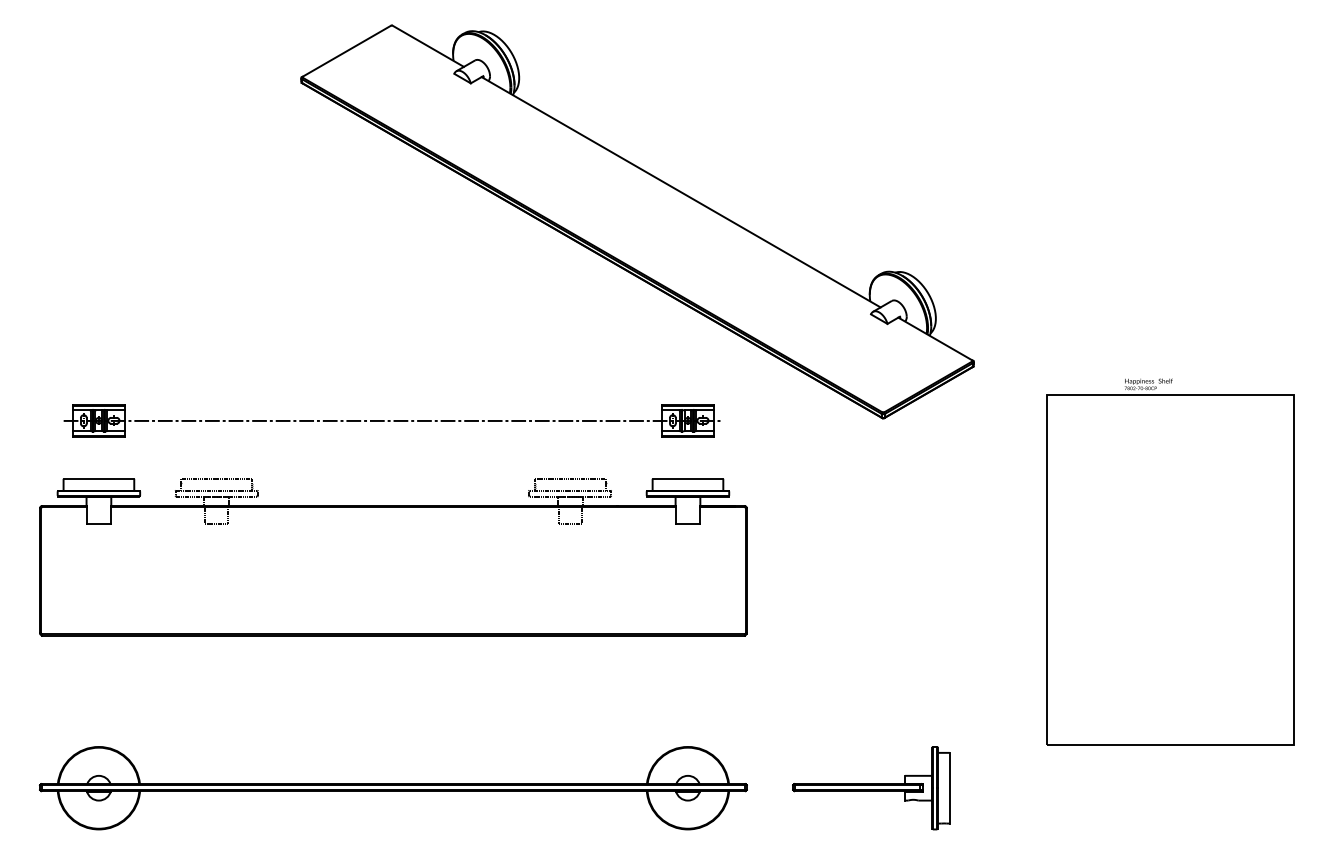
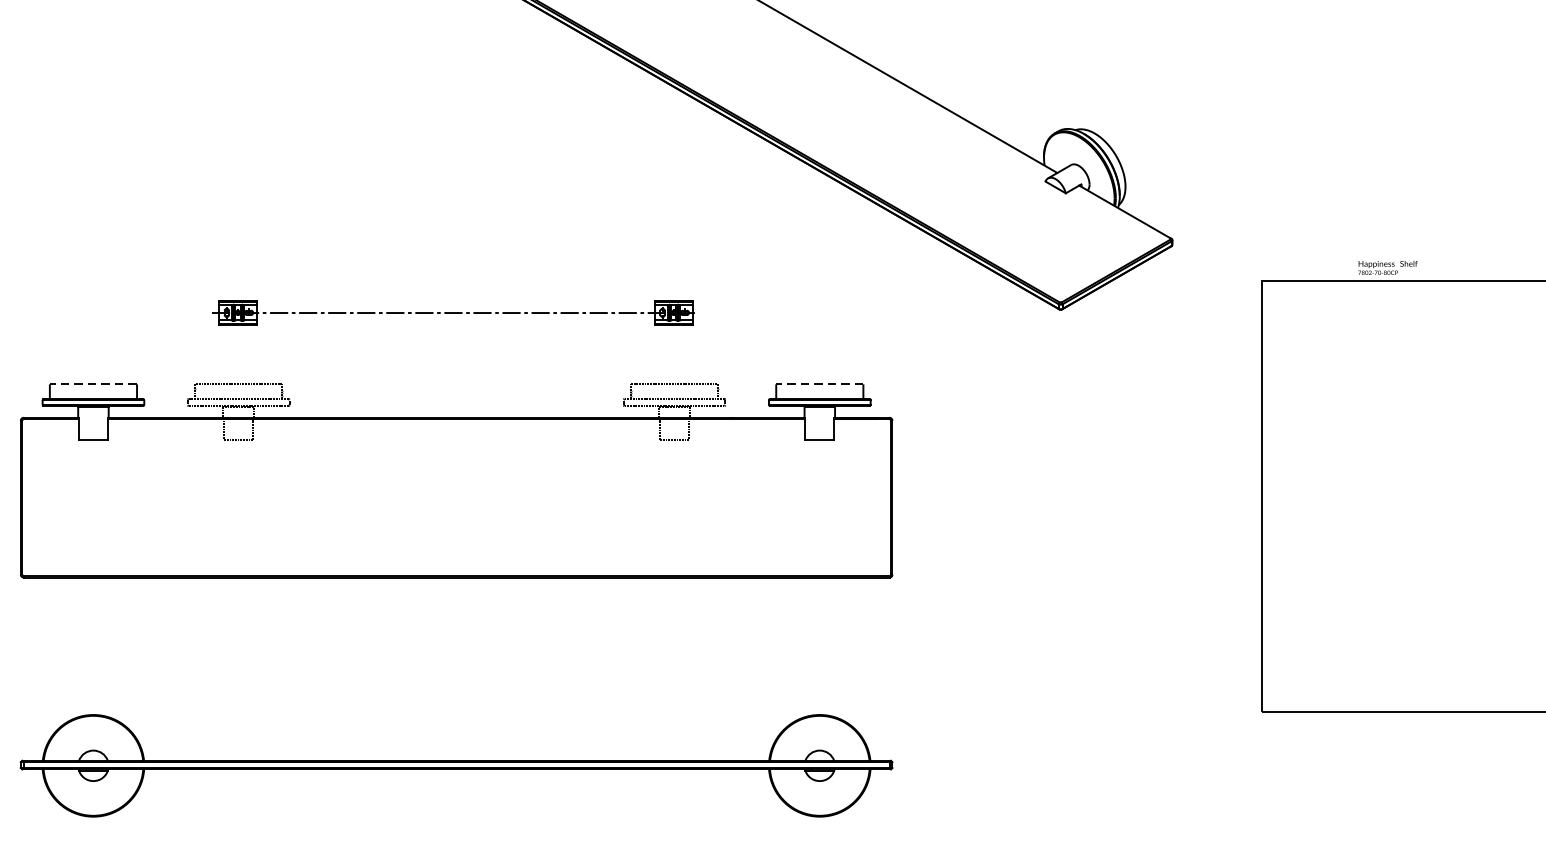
part: (391, 420) -> (454, 312), size x0.6
line: (98, 478) -> (92, 383), solid -> dashed
line: (687, 478) -> (819, 383), solid -> dashed
part: (871, 788) -> (1046, 766), removed

